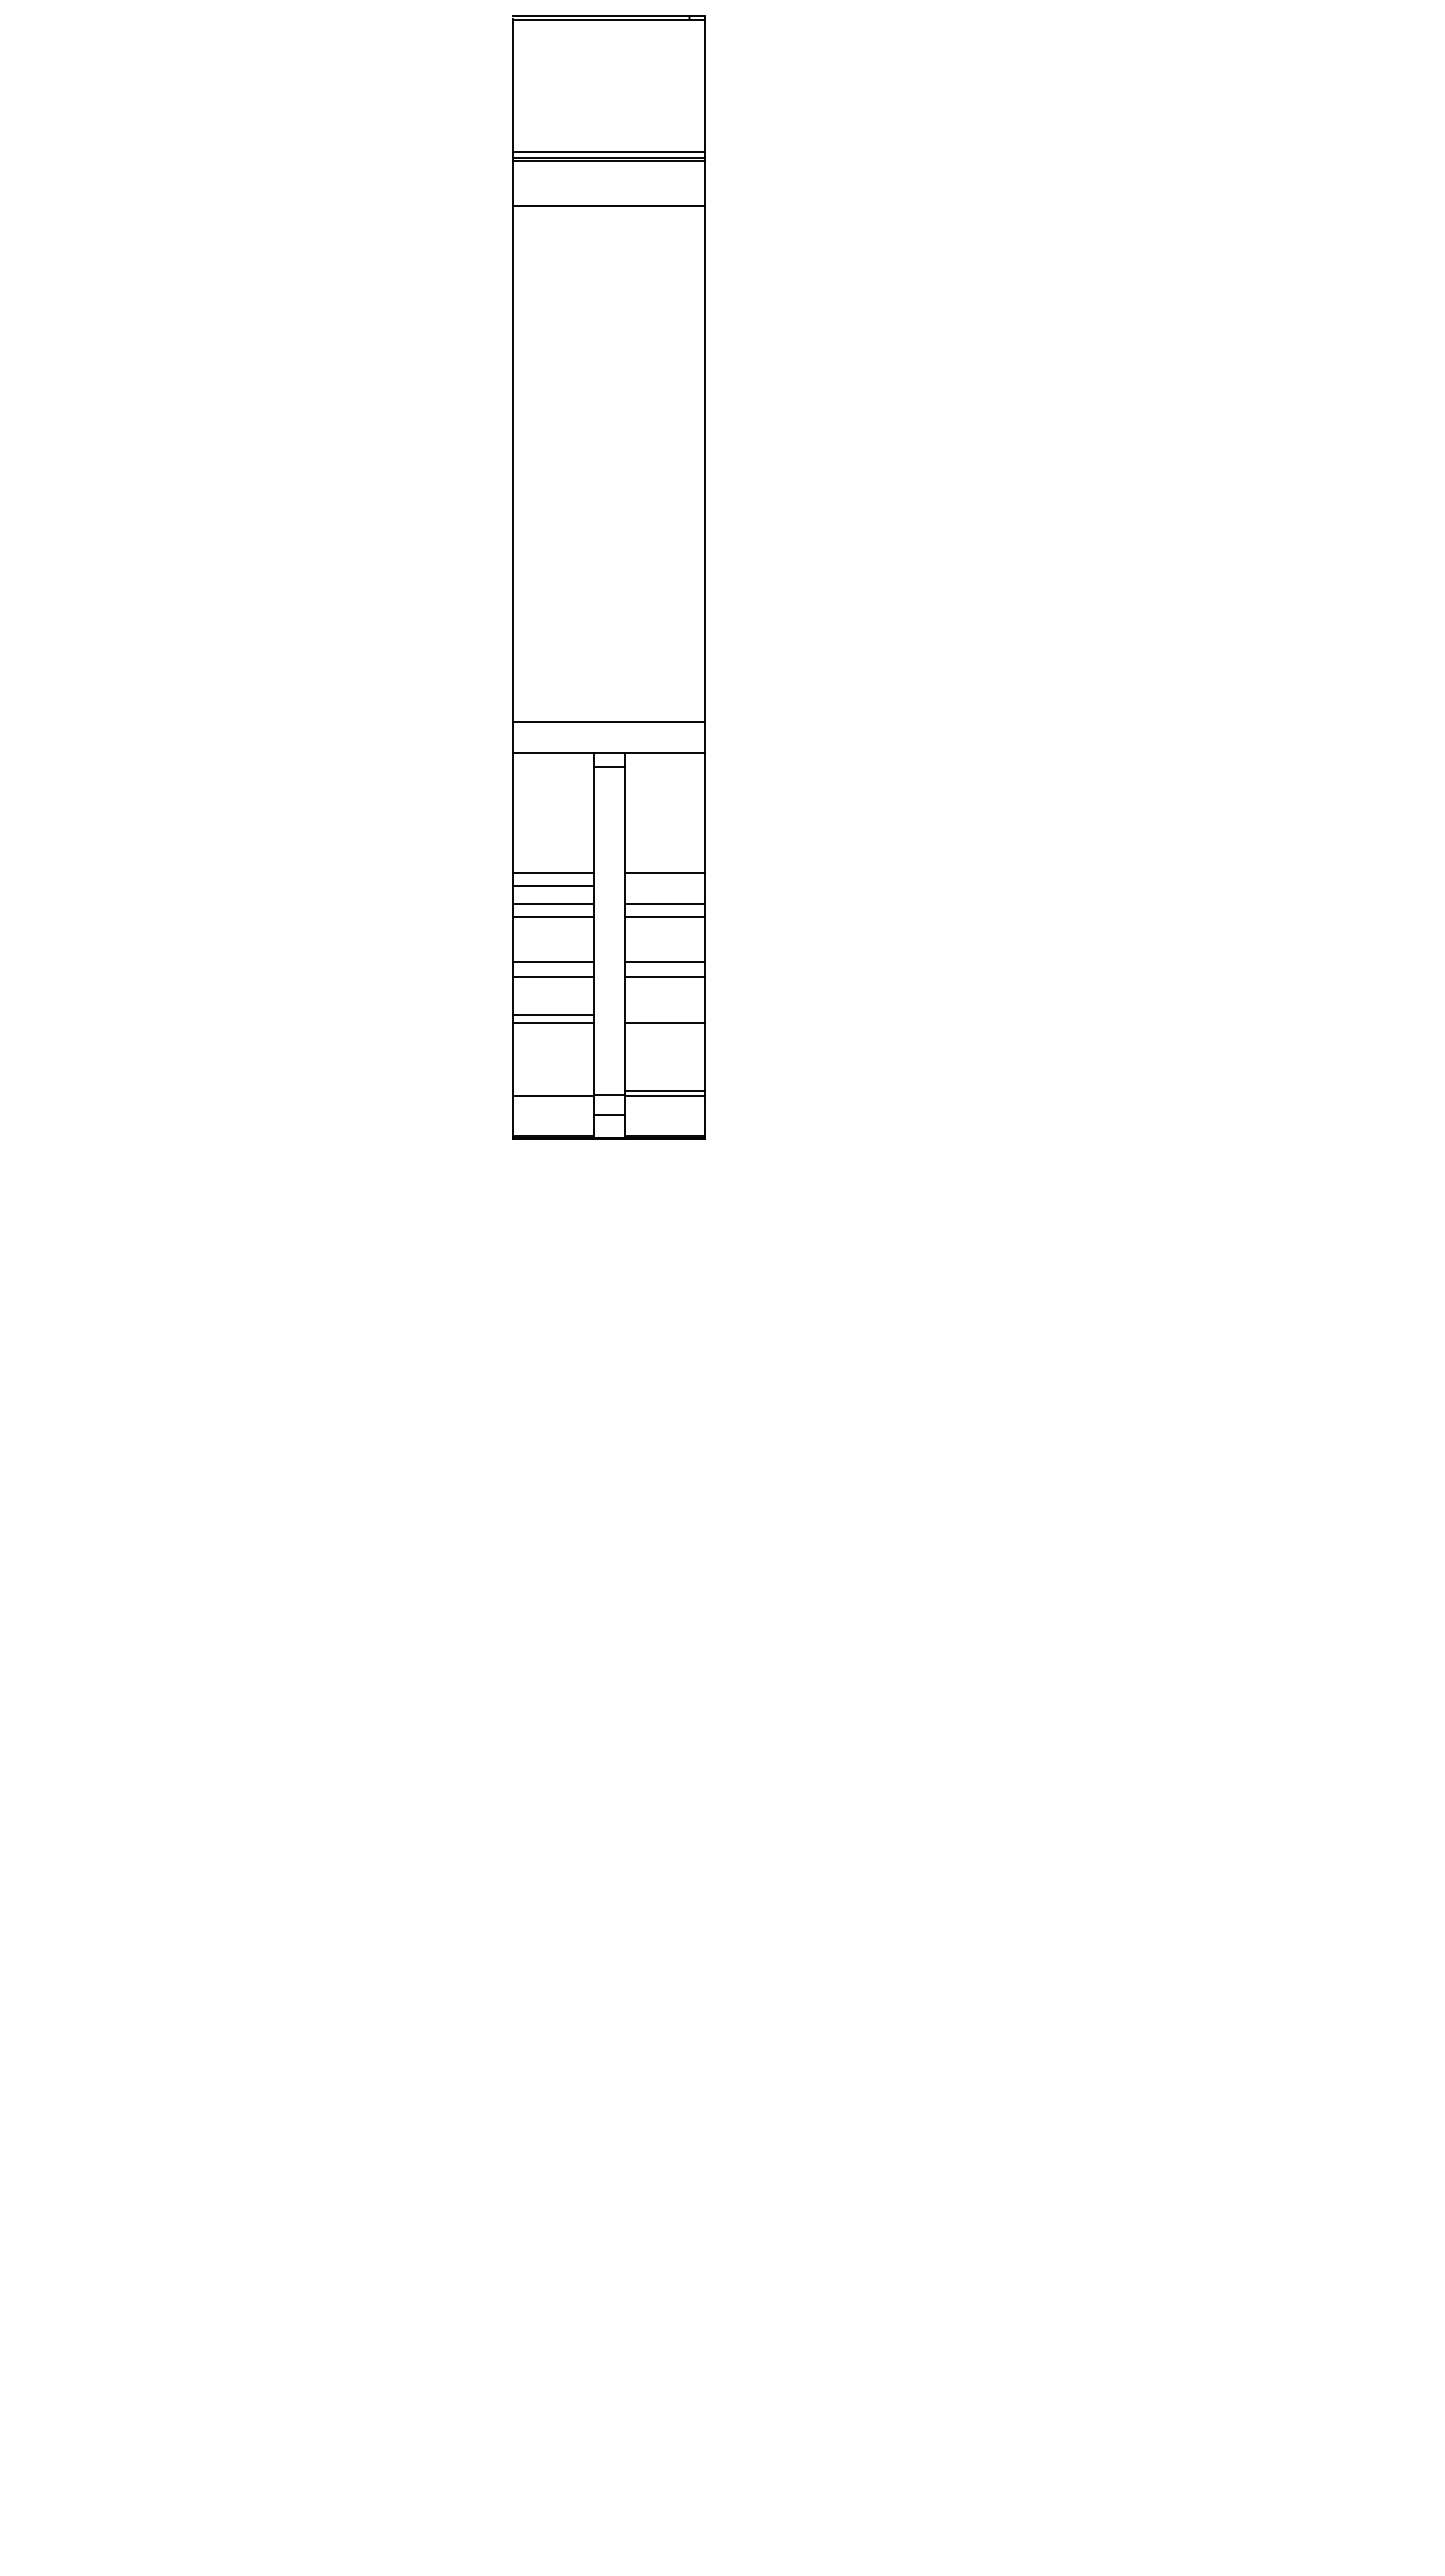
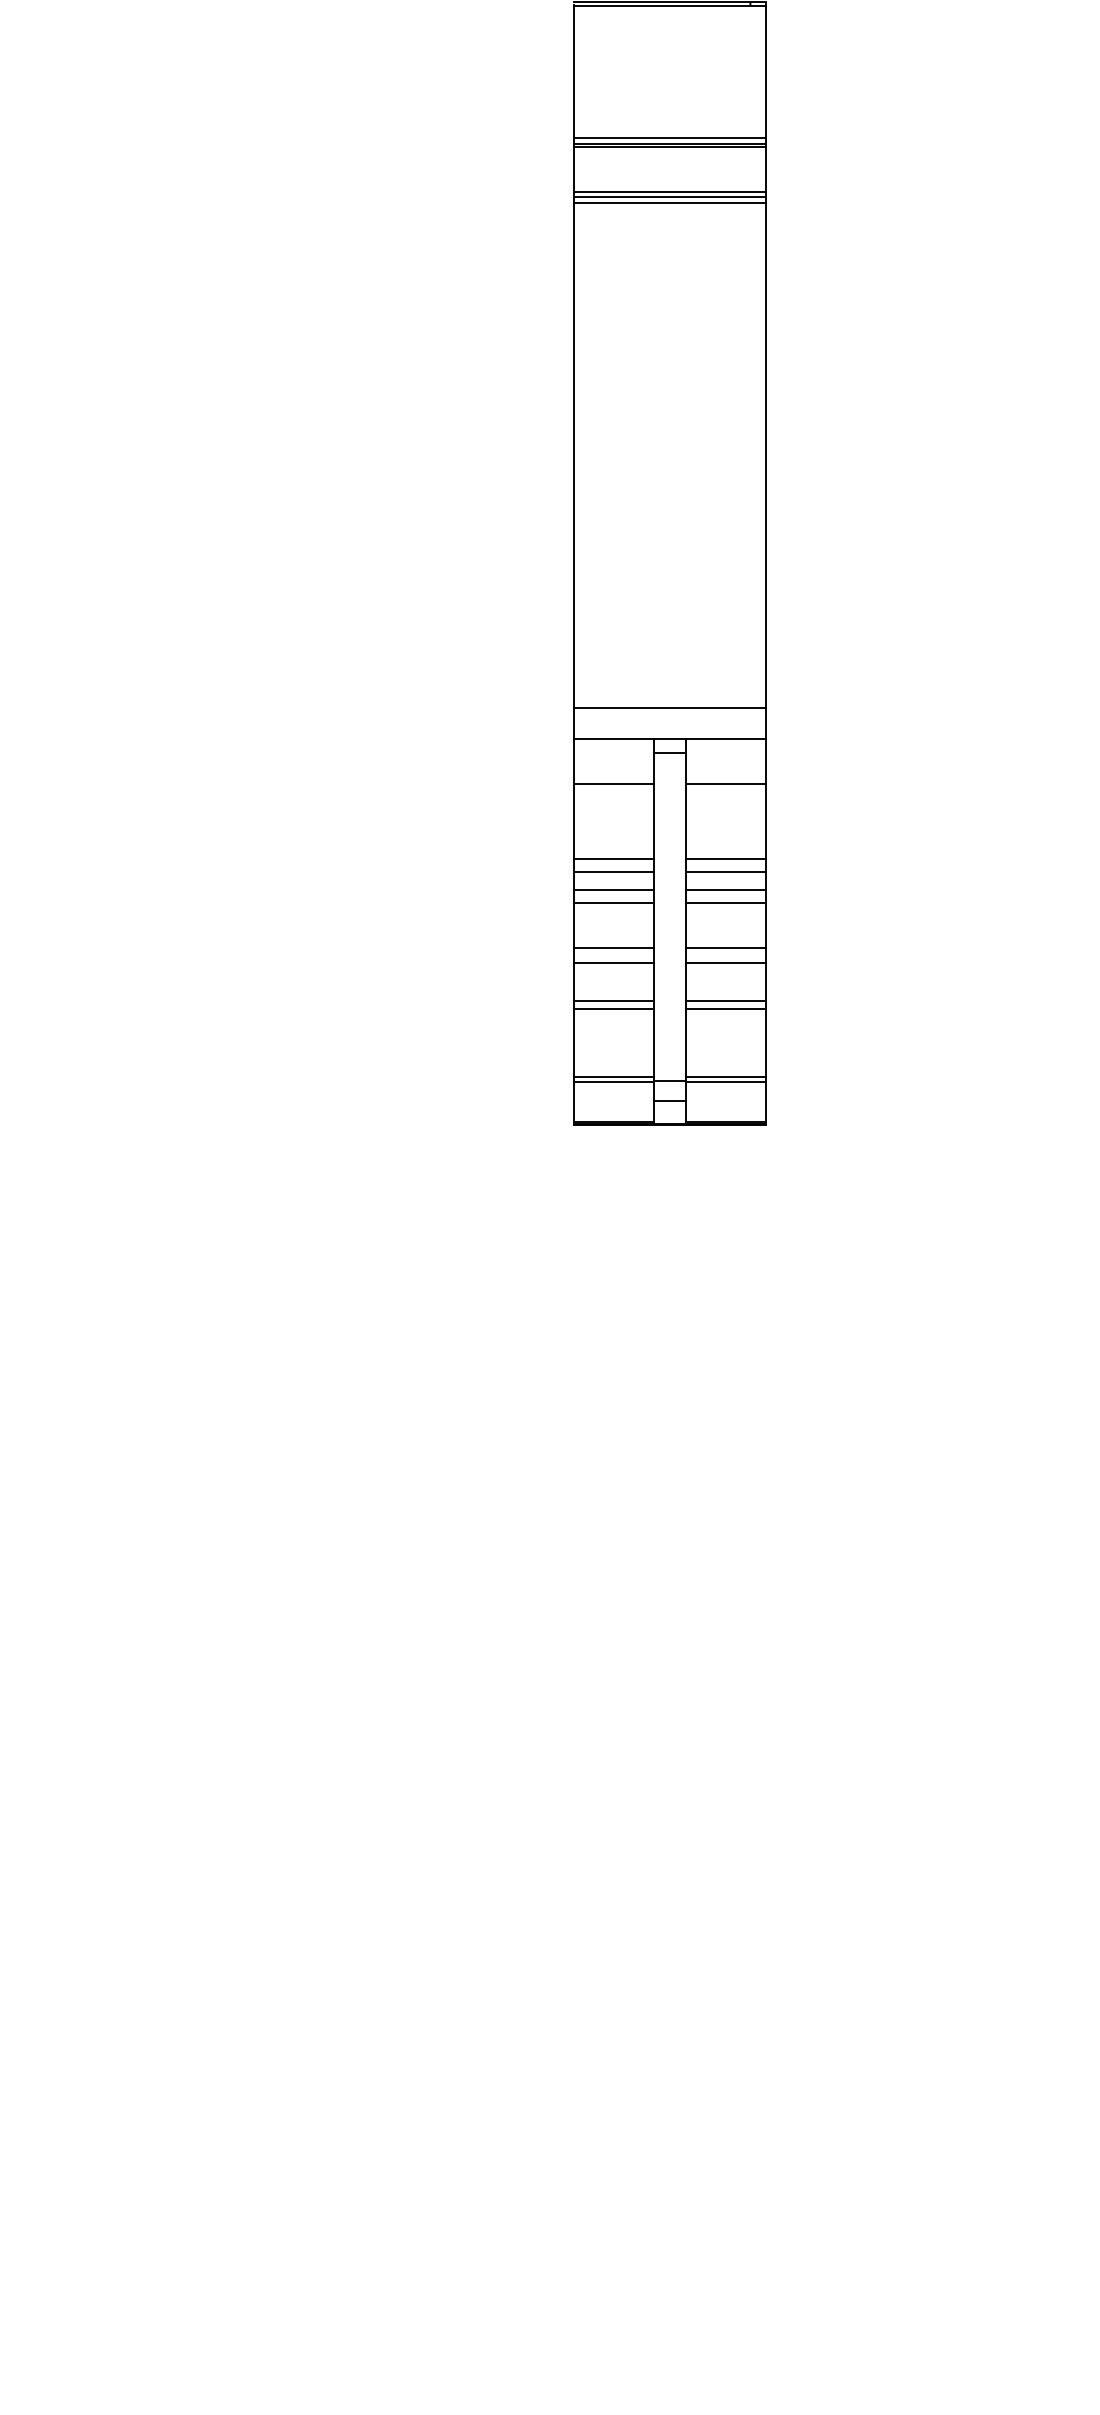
line: (609, 211) -> (670, 197), added
line: (609, 216) -> (670, 202), added
line: (553, 797) -> (614, 783), added
line: (665, 797) -> (726, 783), added
line: (665, 885) -> (726, 871), added
line: (665, 1014) -> (726, 1000), added
line: (553, 1091) -> (614, 1077), added

